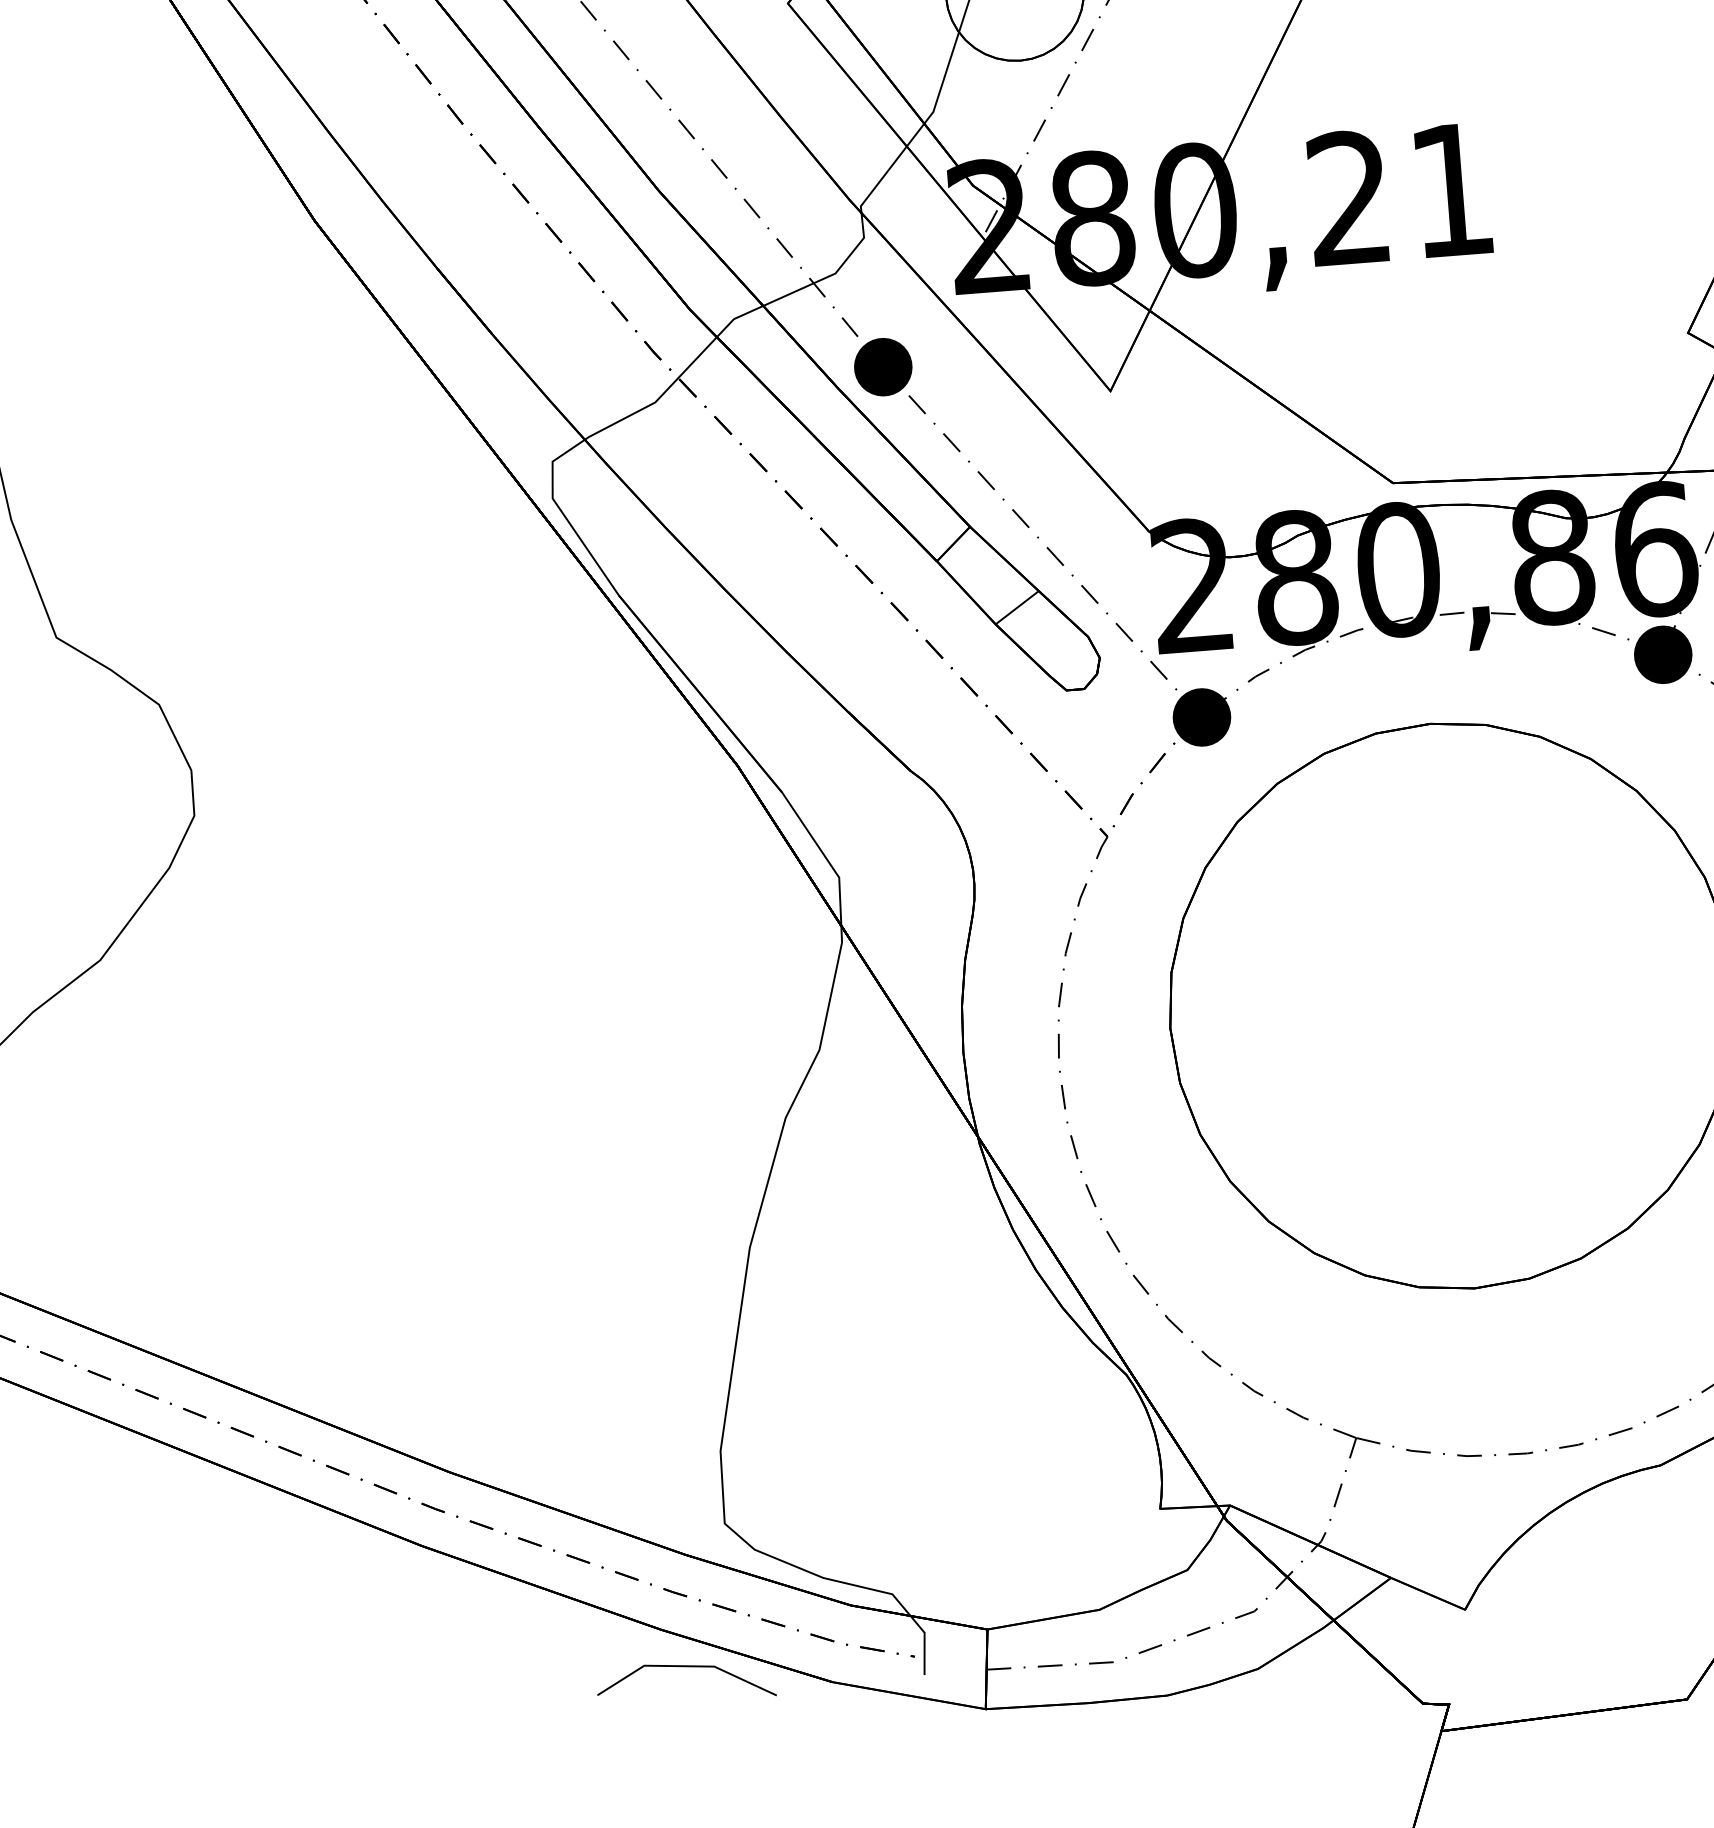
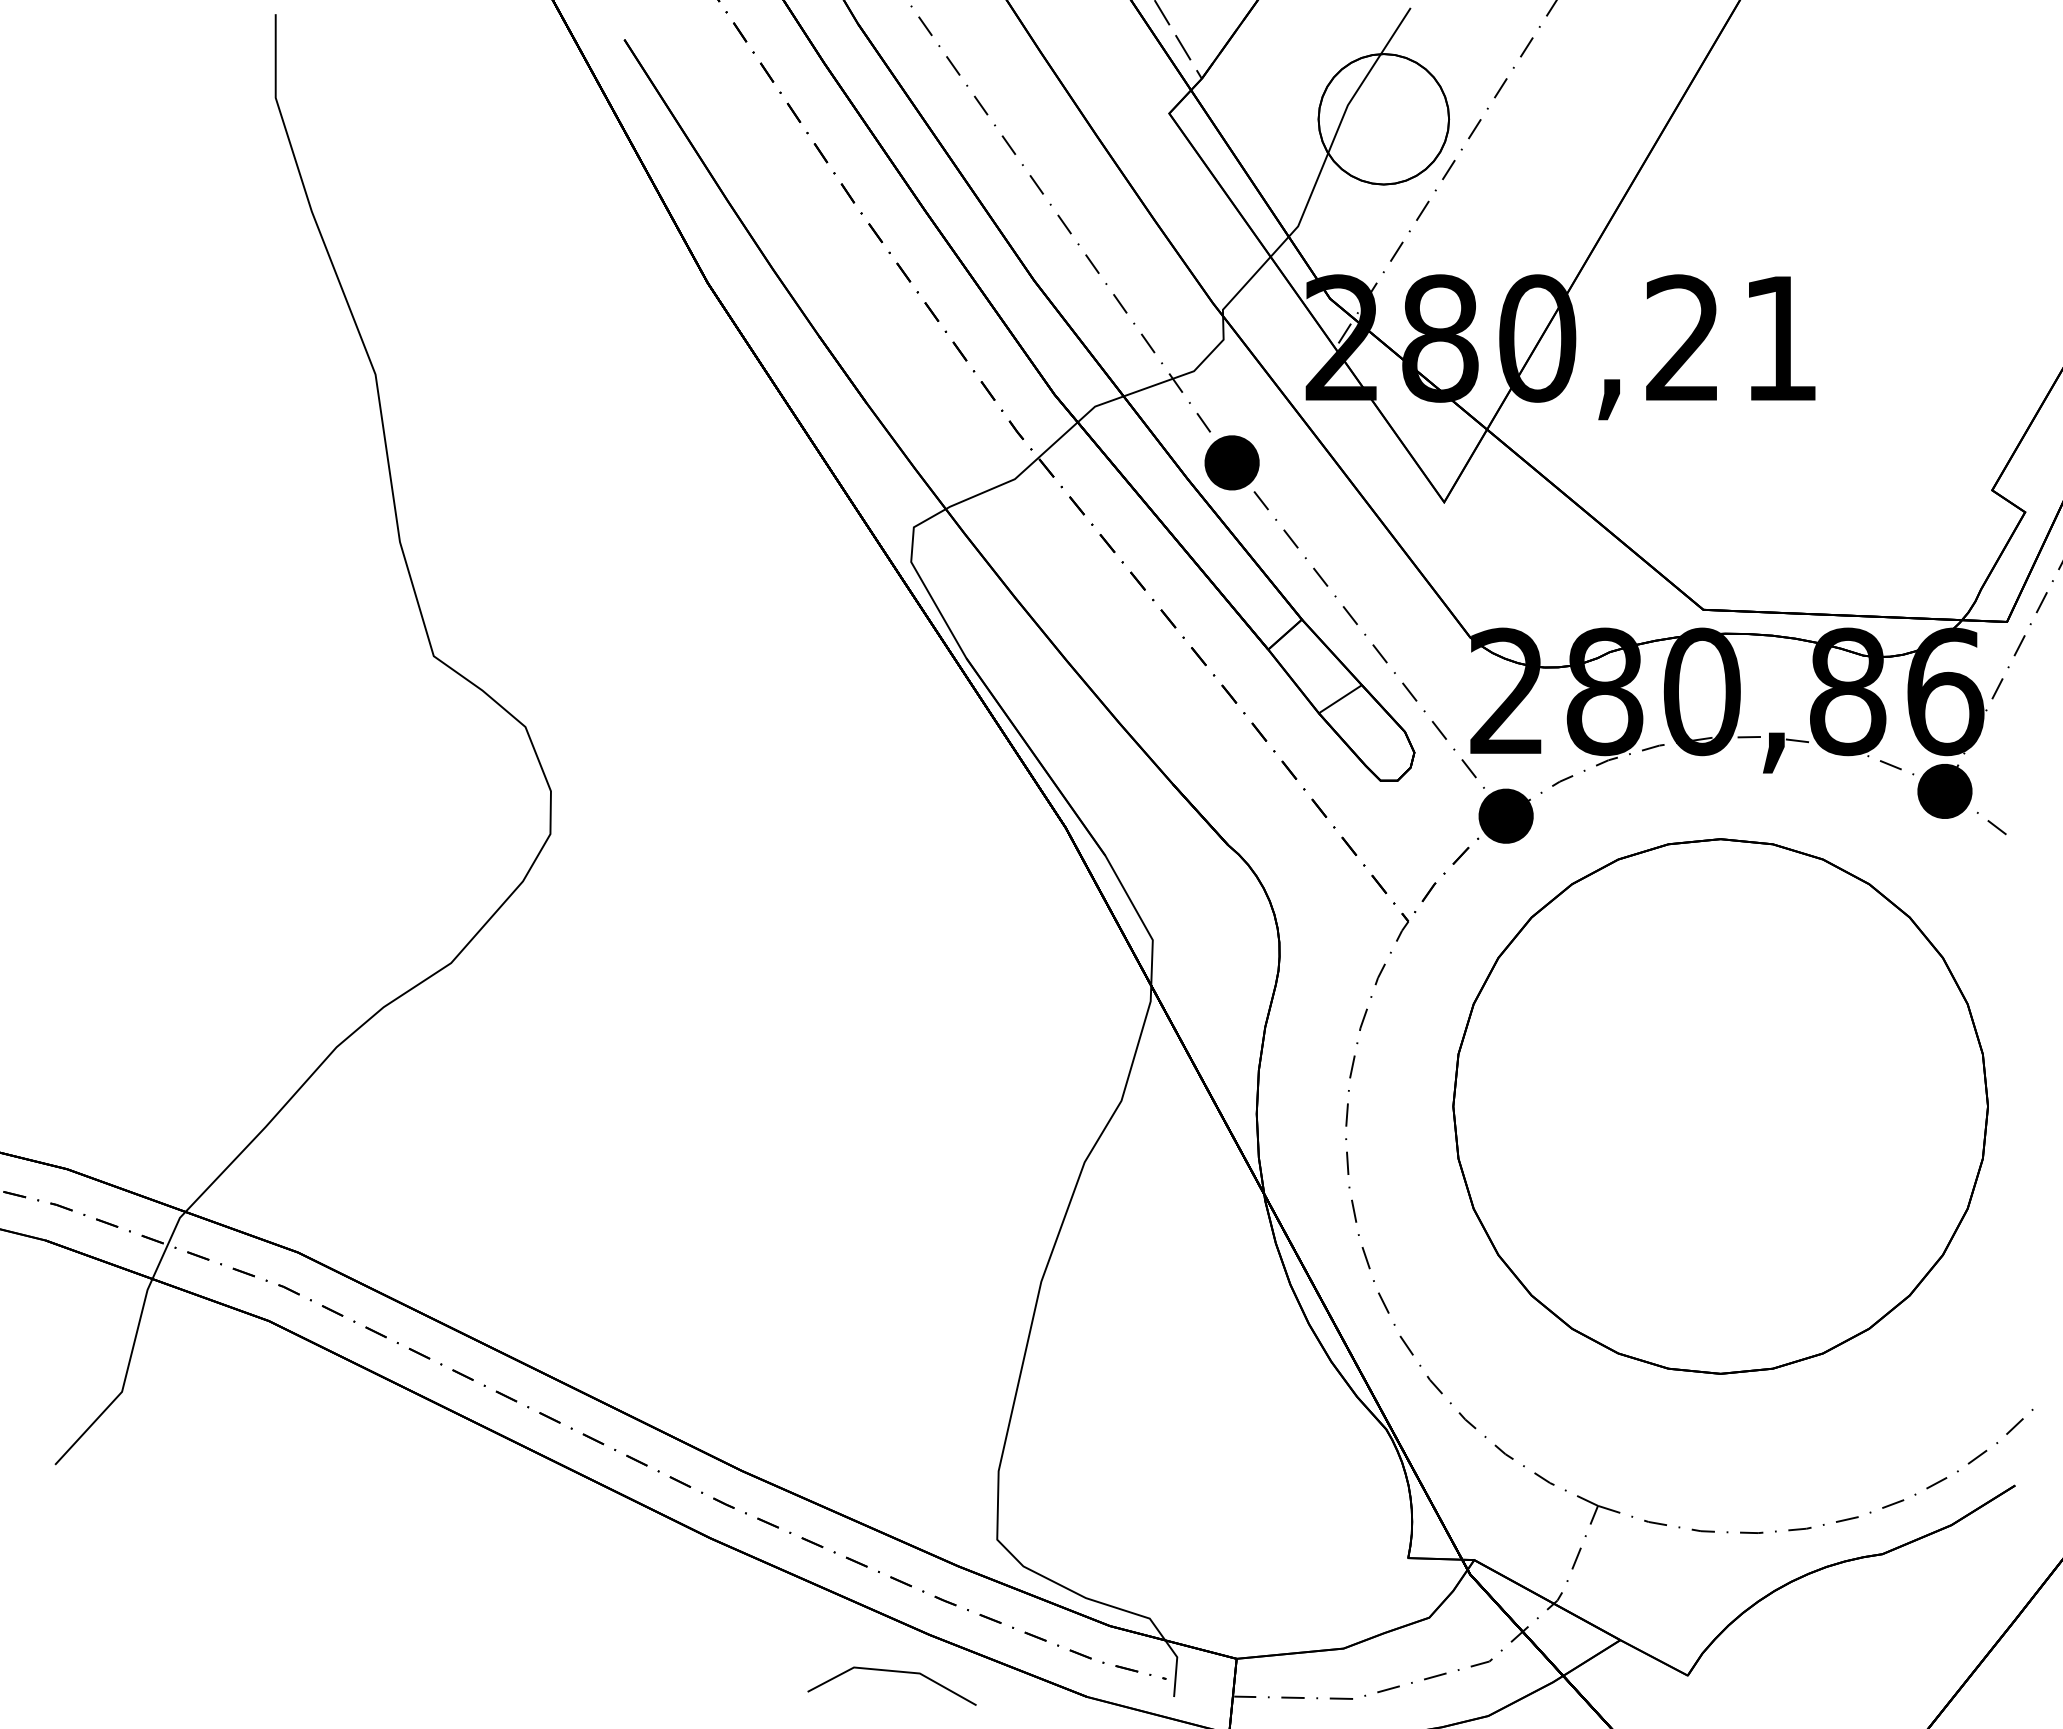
line: (687, 1667) -> (894, 1672), moved

